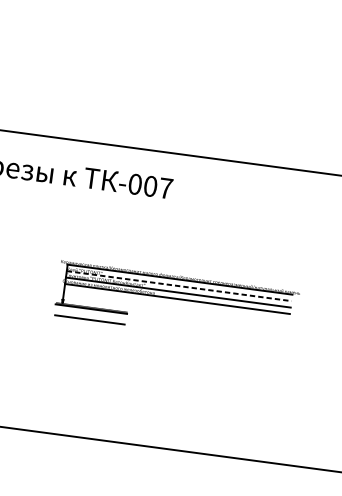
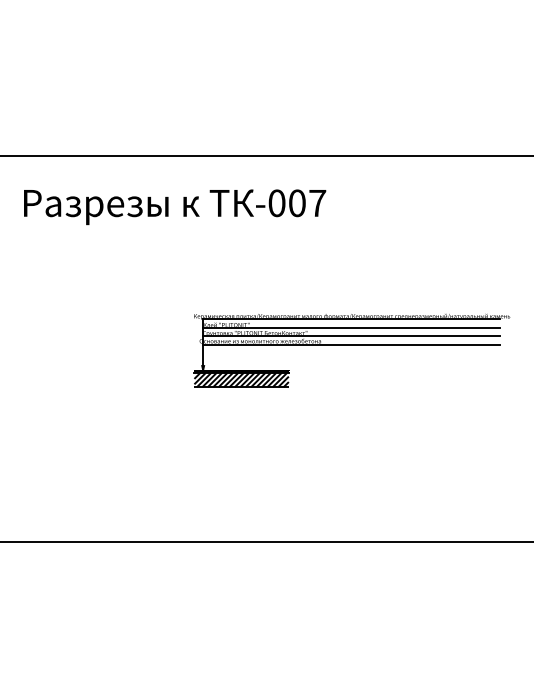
line: (179, 285) -> (351, 327), dashed -> solid
hatch: (90, 314) -> (241, 379), added

